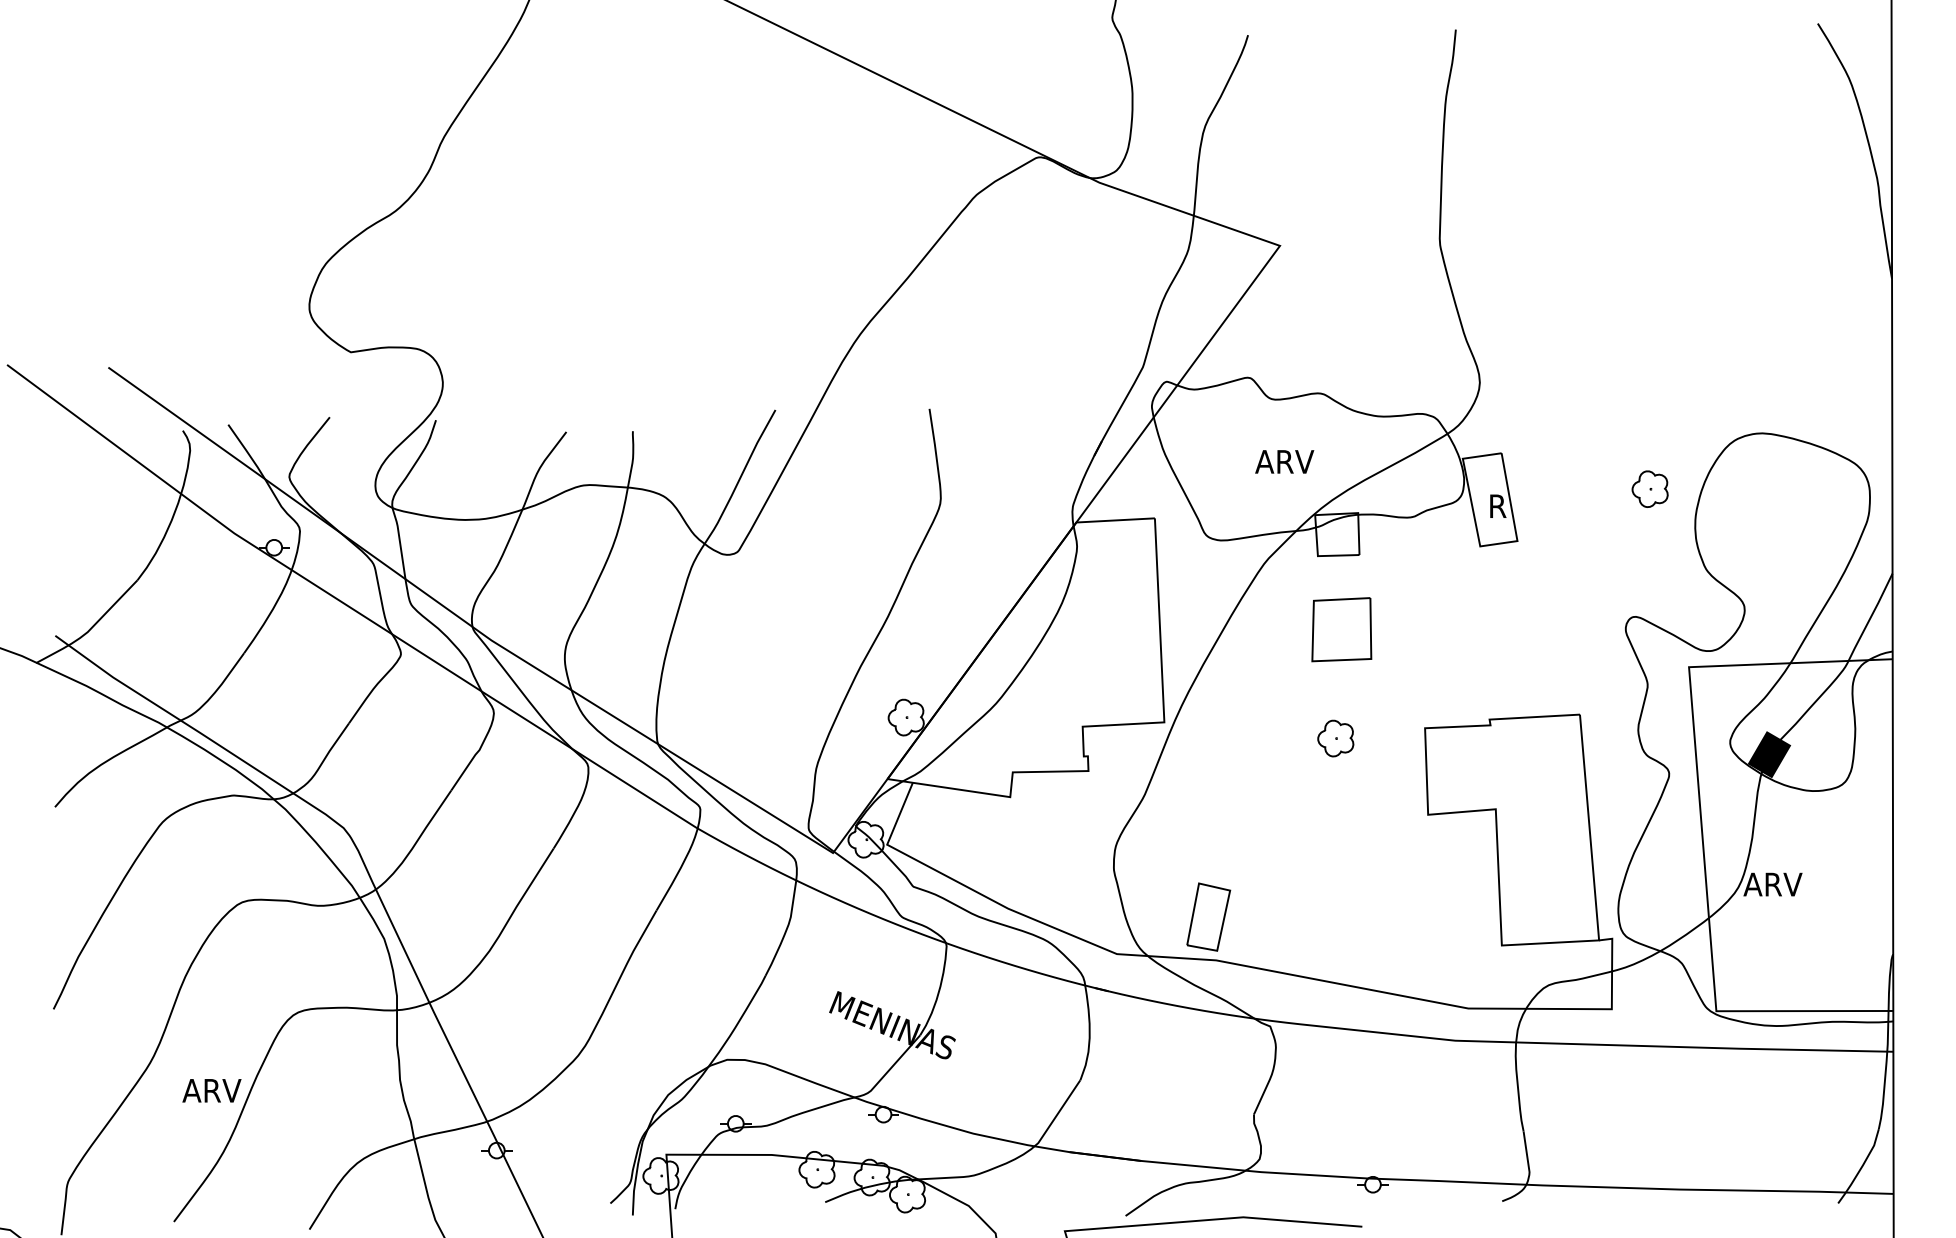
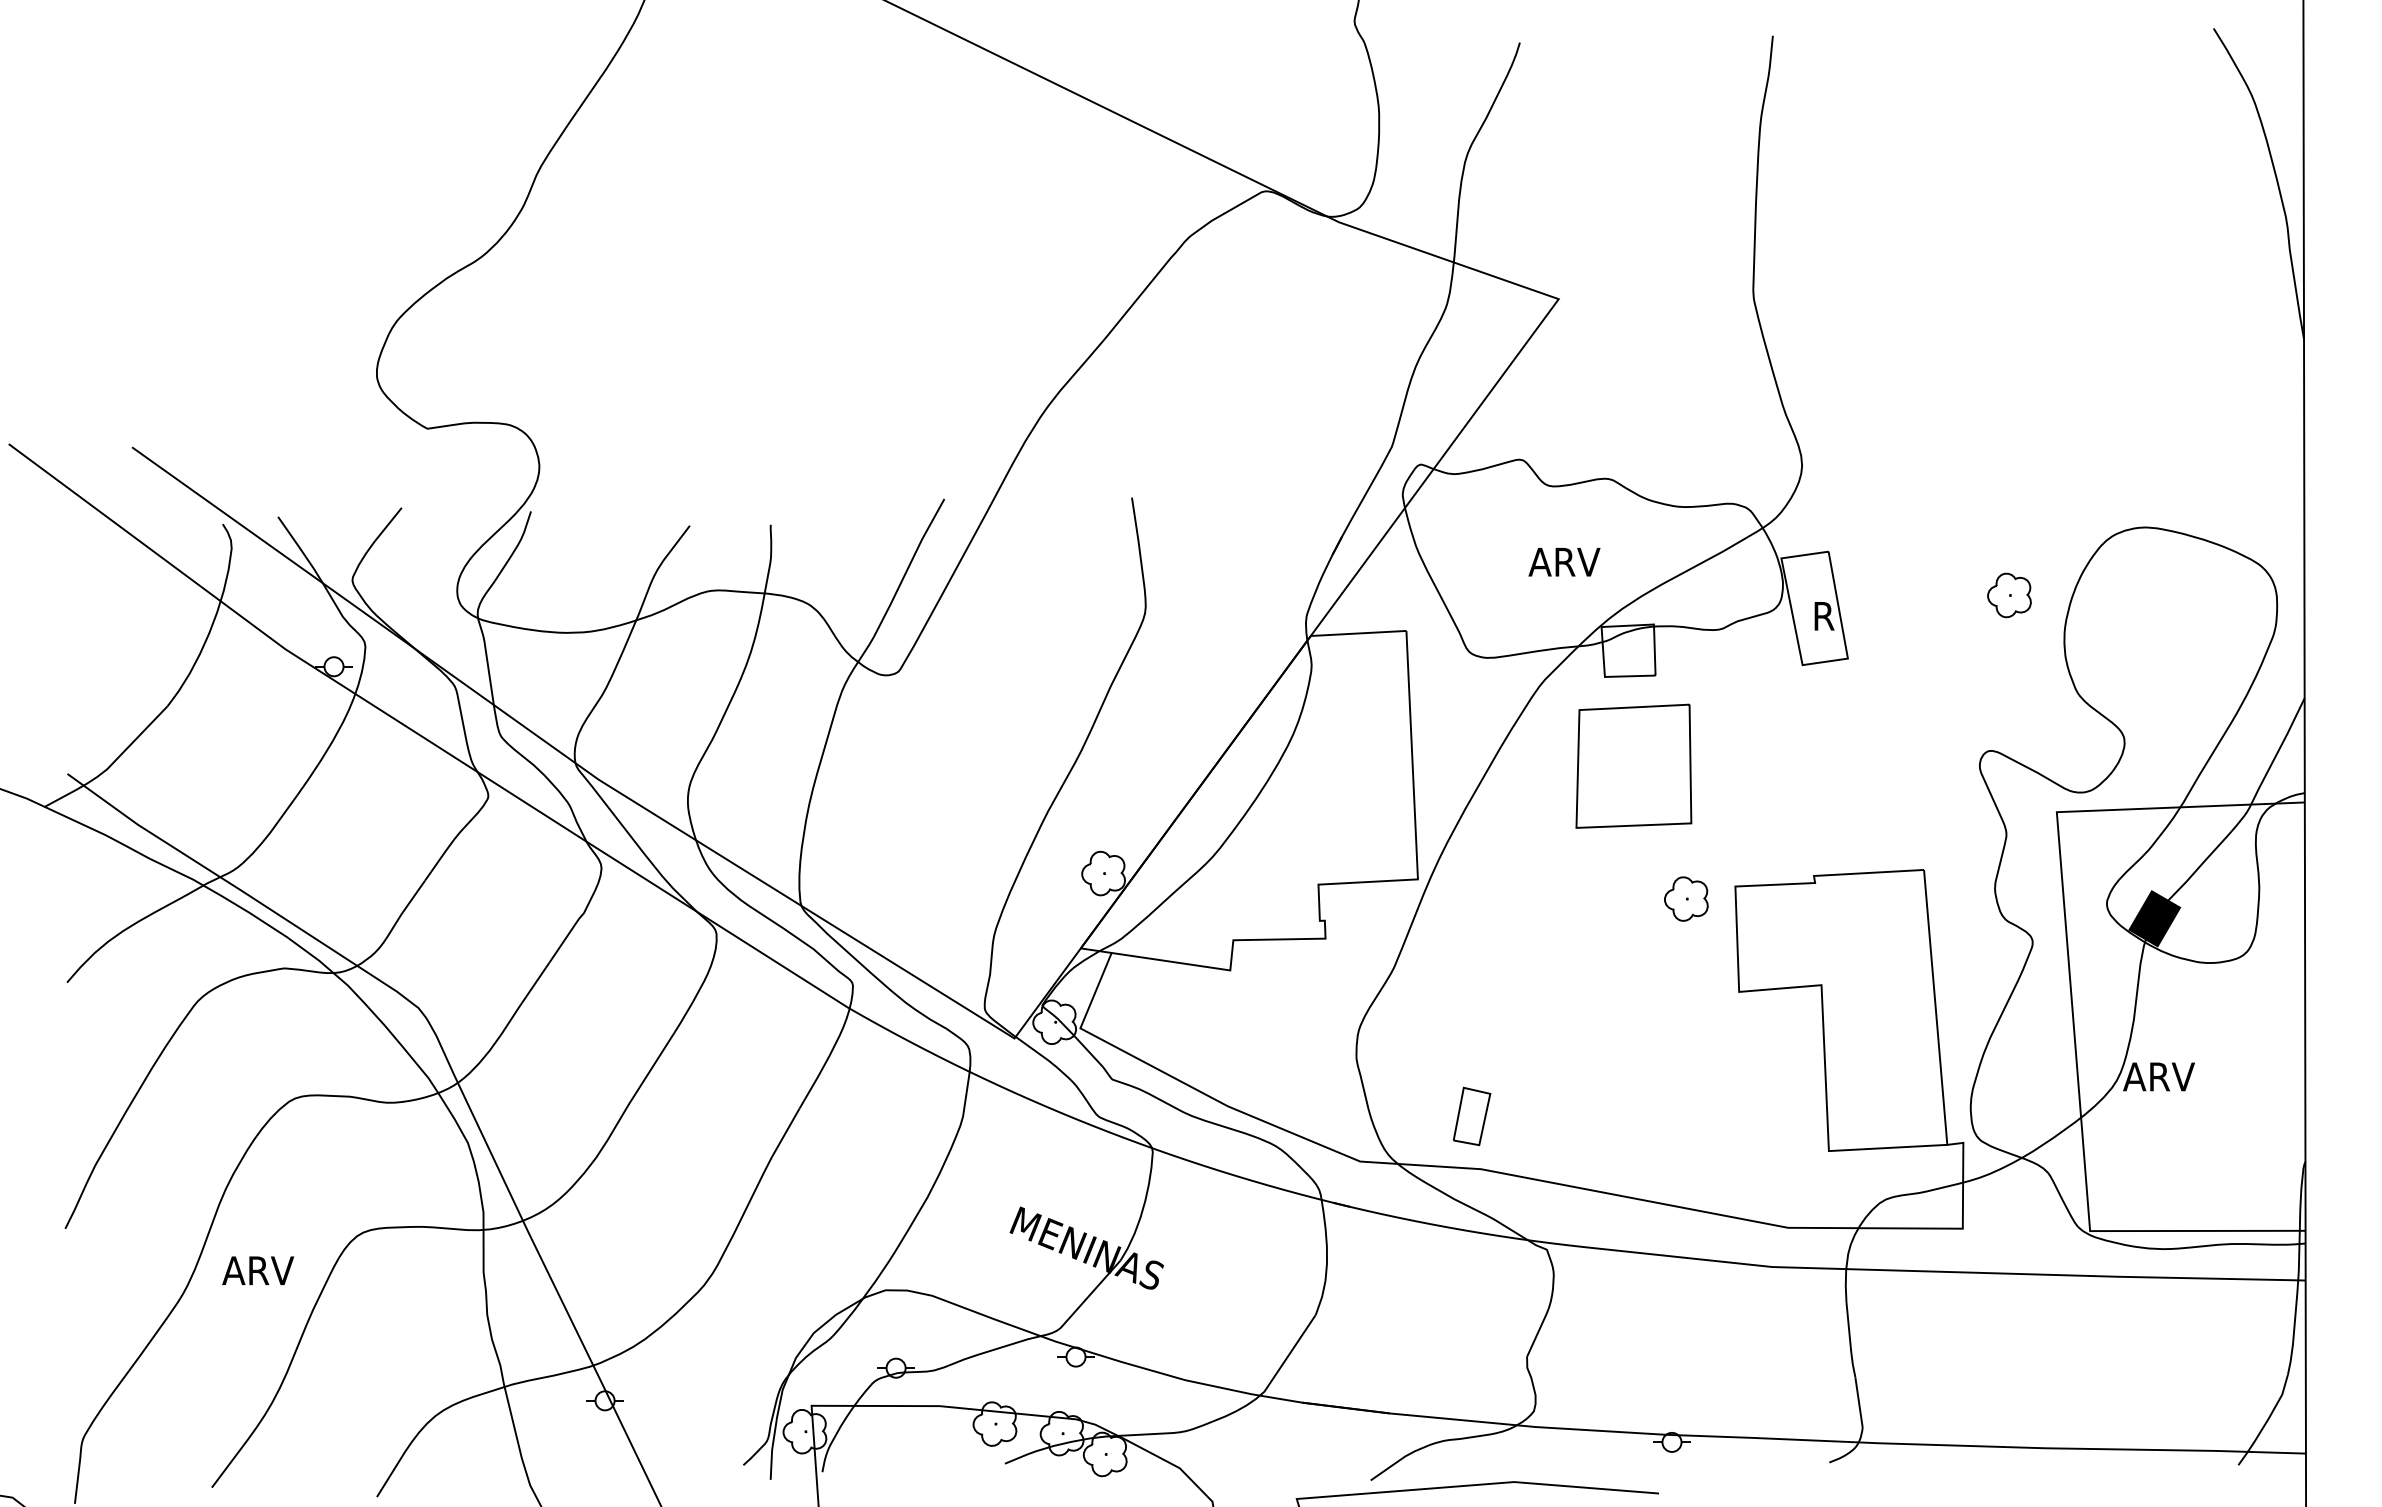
part: (1341, 629) -> (1633, 766), size x1.6
part: (1335, 738) -> (1685, 899), moved
part: (1208, 916) -> (1471, 1115), size x0.7
text: (211, 1090) -> (257, 1270), moved

